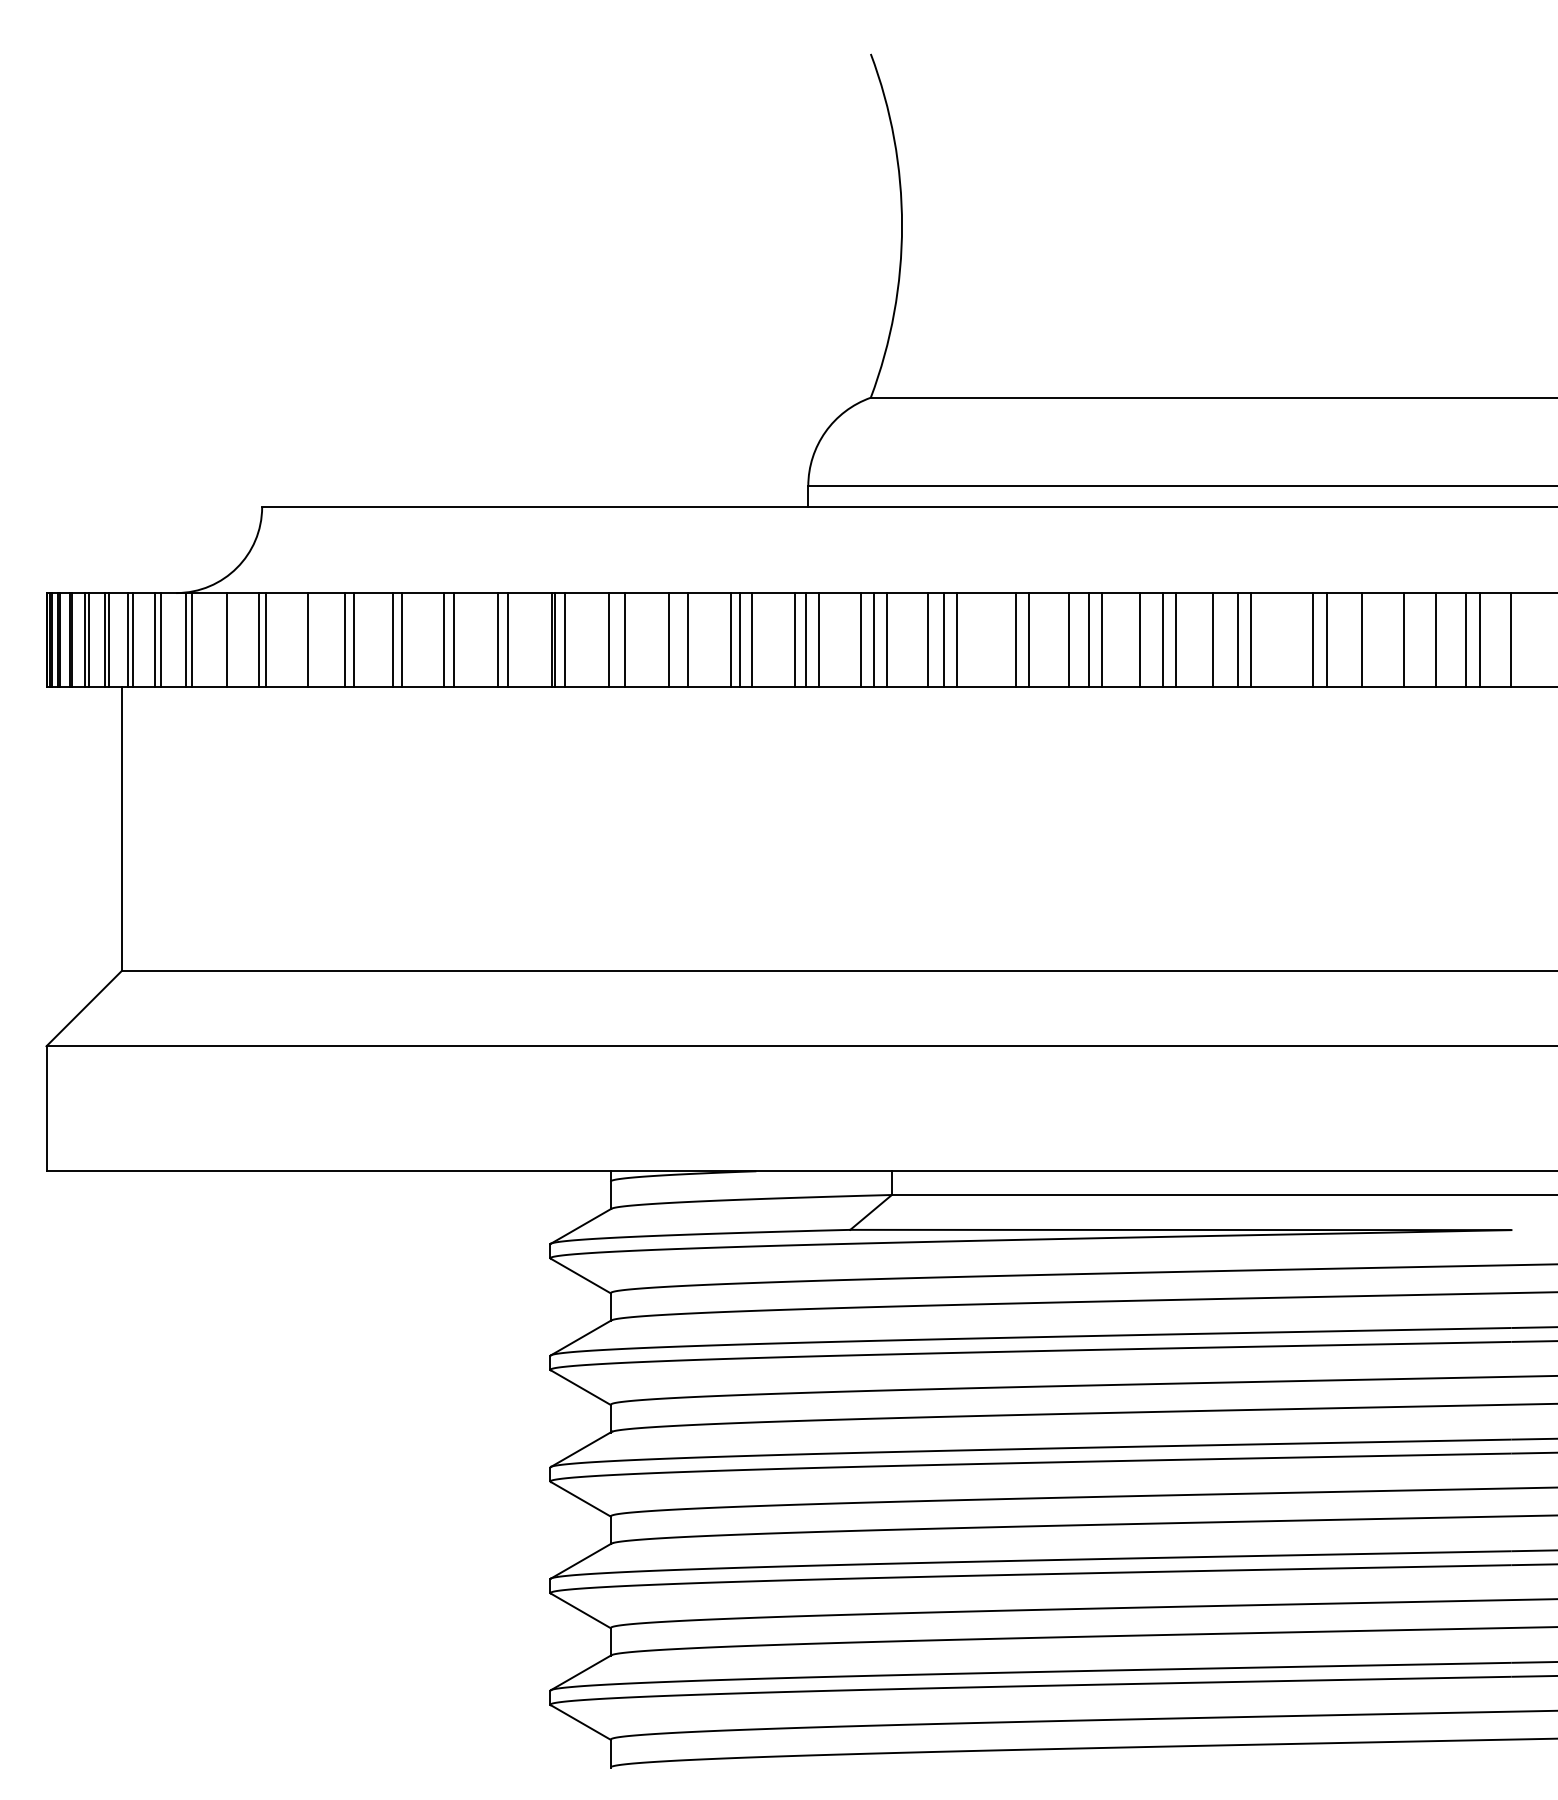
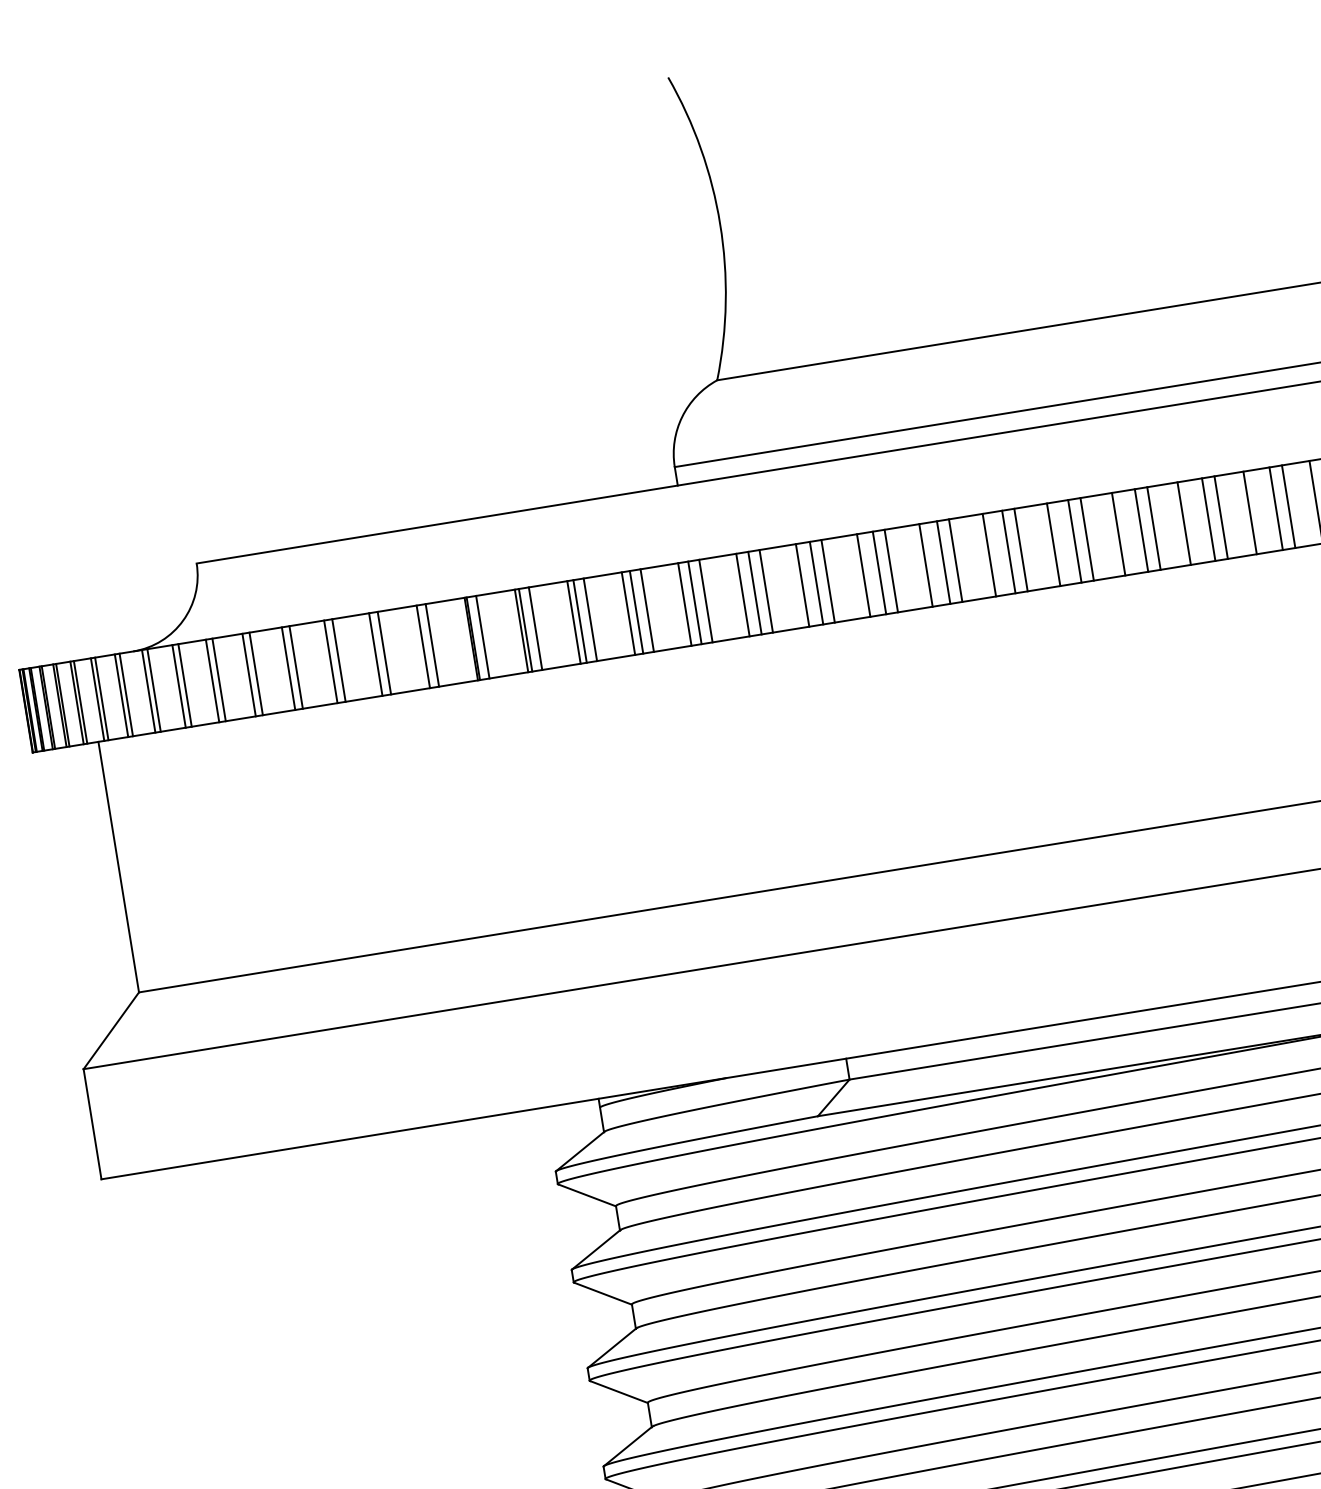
line: (220, 639) -> (178, 686), added
line: (300, 639) -> (249, 674), added
line: (614, 639) -> (525, 629), added
line: (675, 639) -> (579, 621), added
line: (997, 639) -> (863, 575), added
line: (1287, 639) -> (1118, 533), added
line: (1389, 639) -> (1208, 519), added

